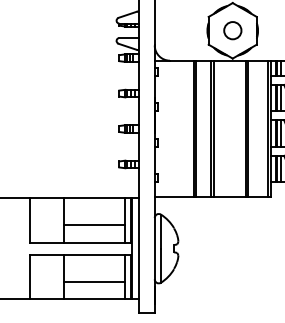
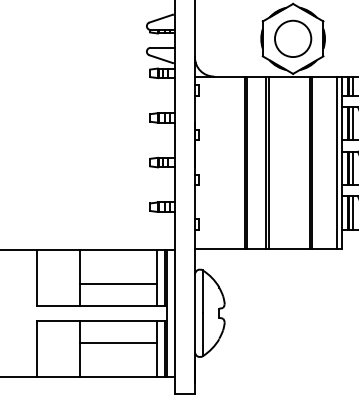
circle: (233, 30) -> (293, 38), size x1.67
line: (94, 282) -> (118, 342), moved

